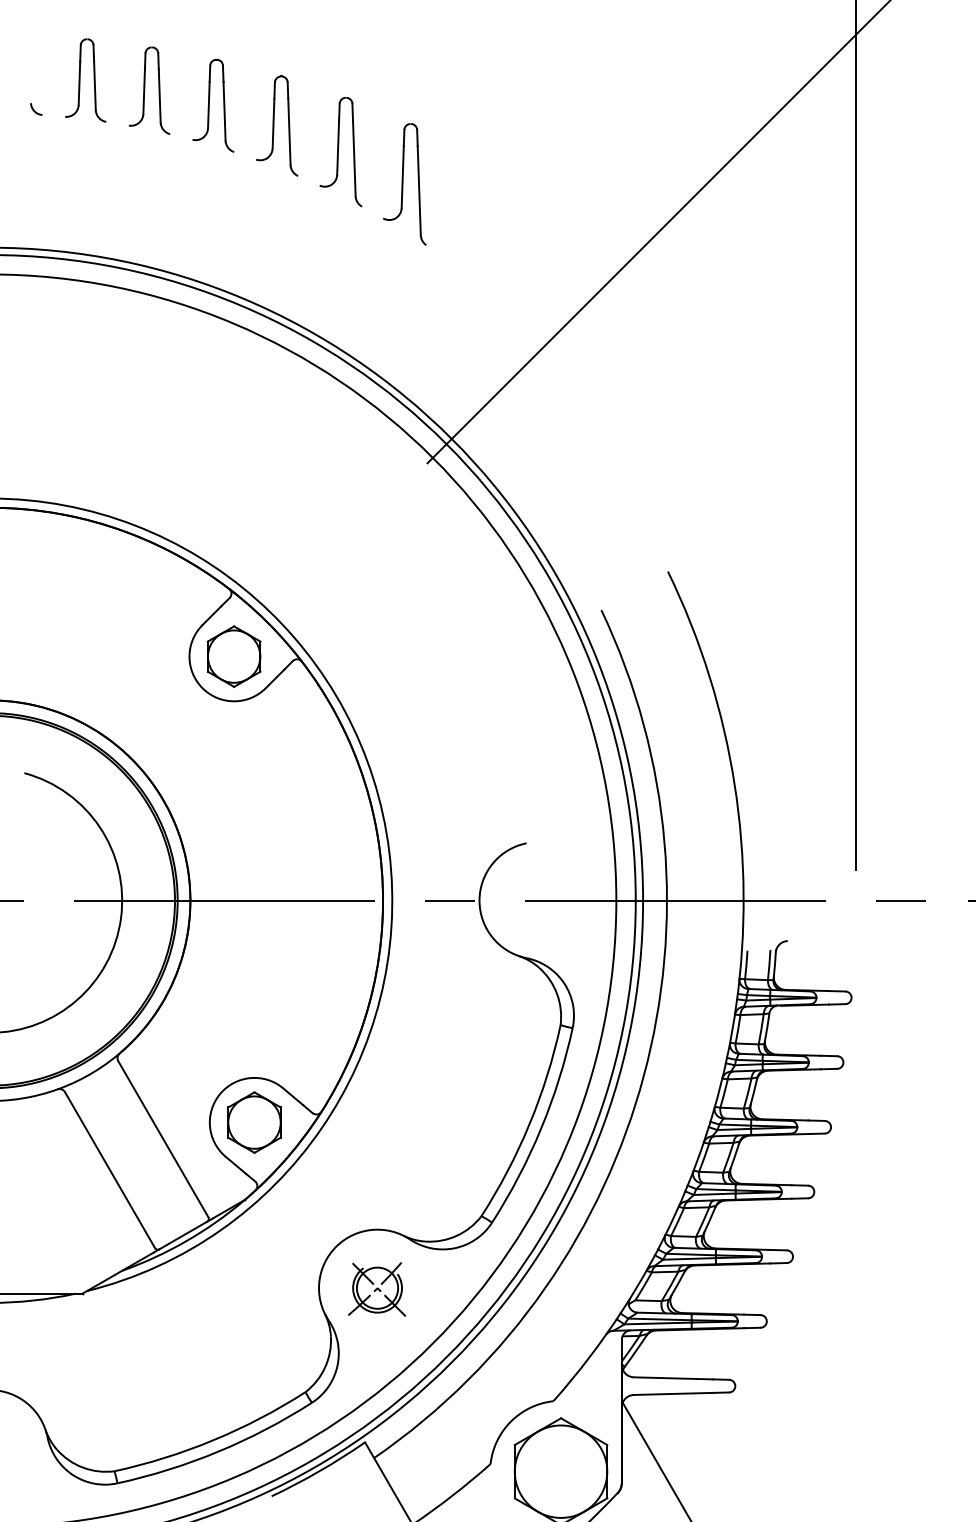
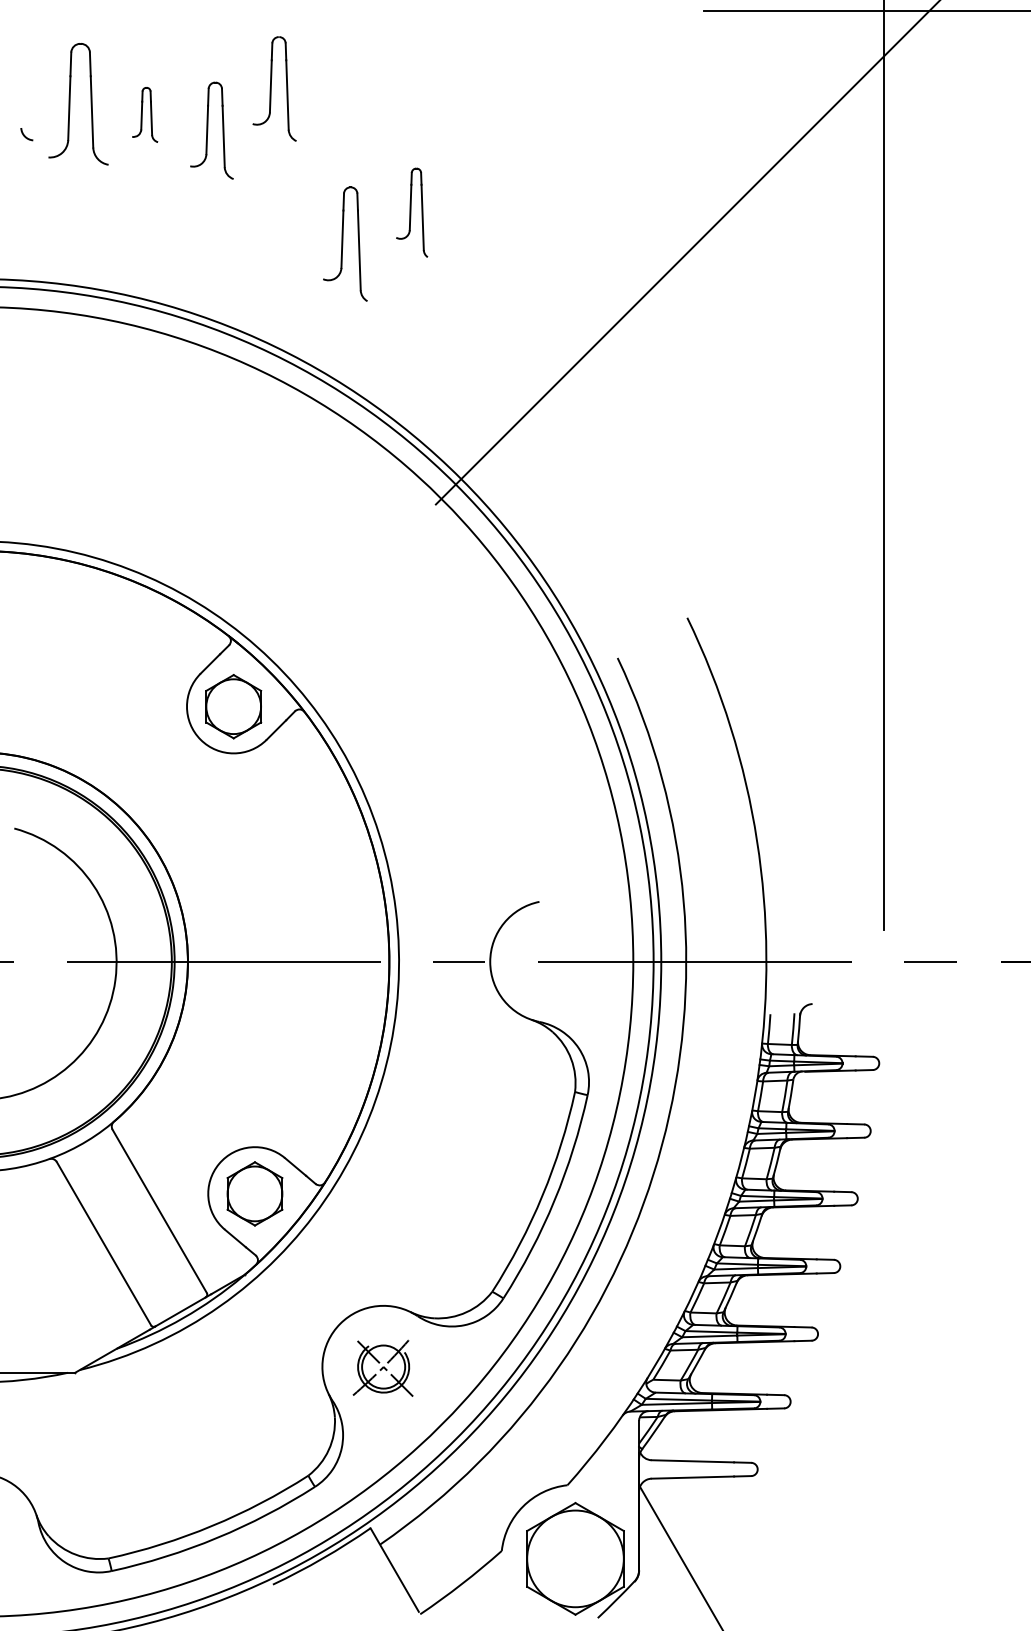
part: (85, 80) -> (78, 104), size x1.4
part: (148, 90) -> (144, 114), size x0.6
part: (276, 125) -> (274, 88), moved
part: (341, 151) -> (345, 243), moved
part: (404, 183) -> (411, 212), size x0.7

